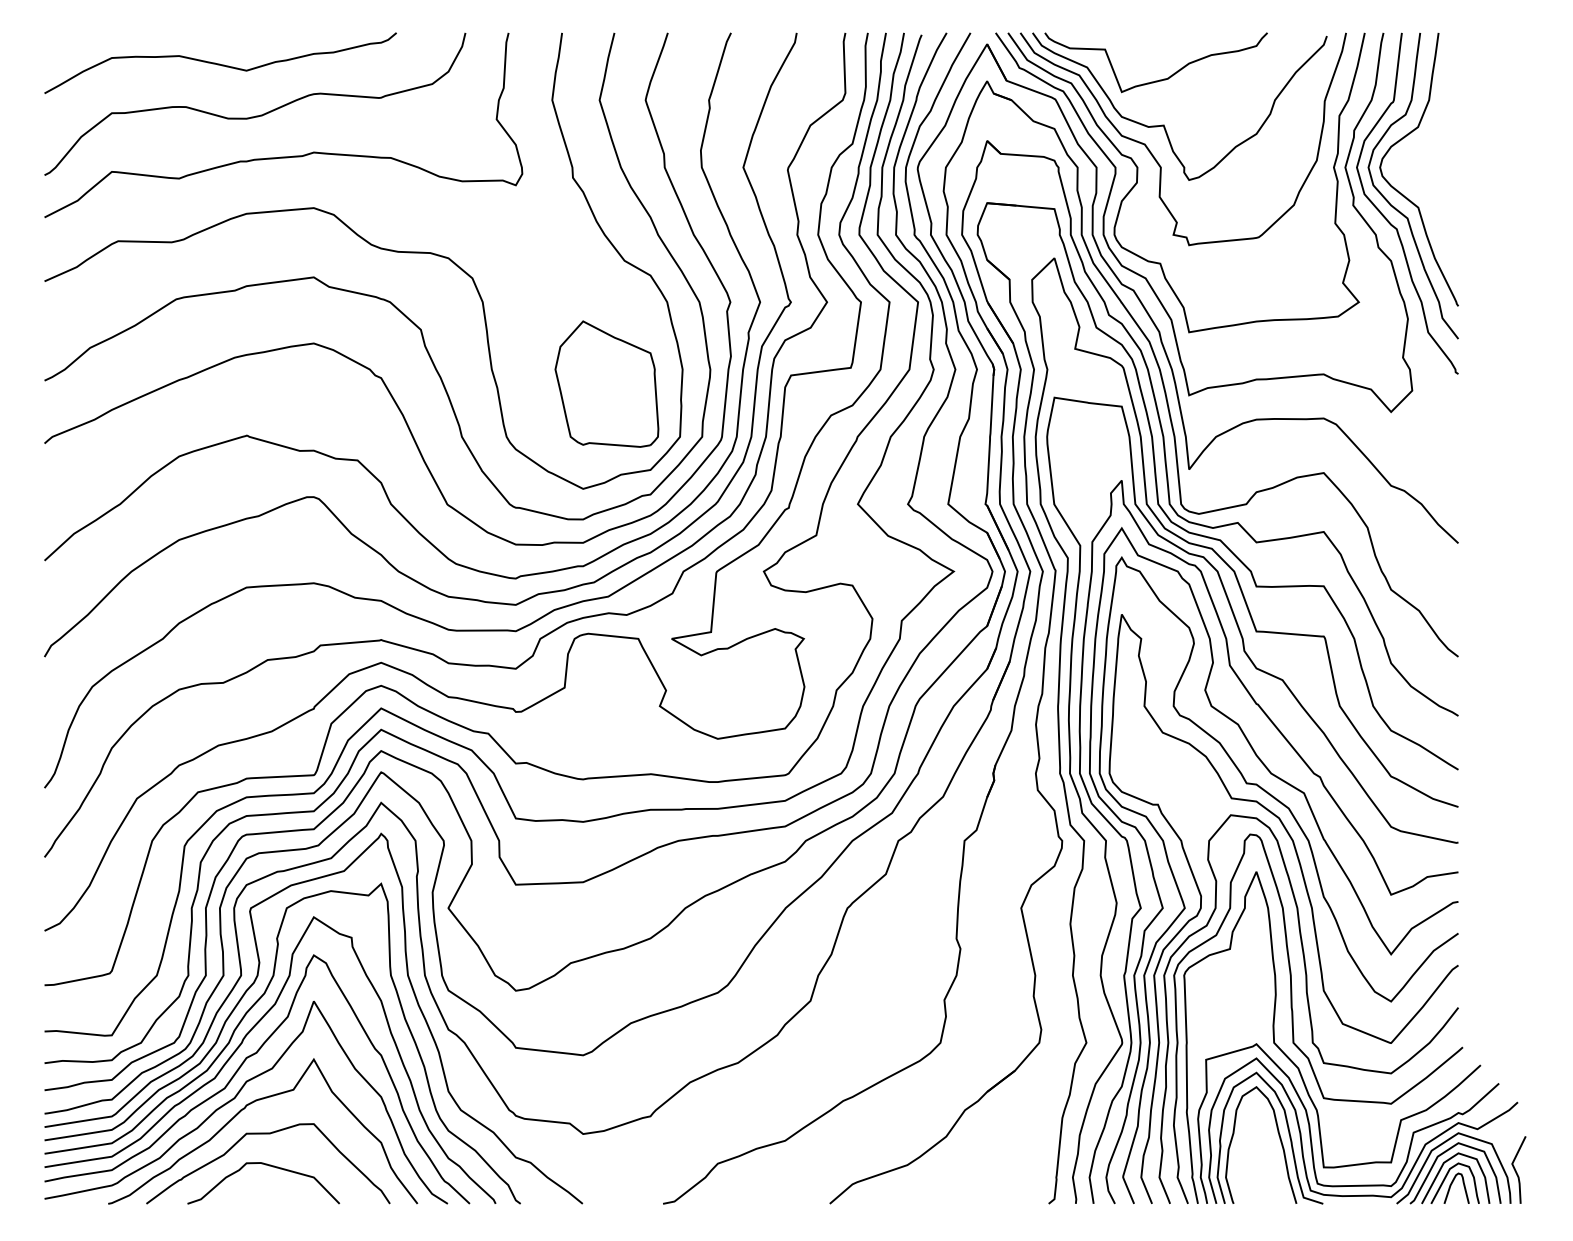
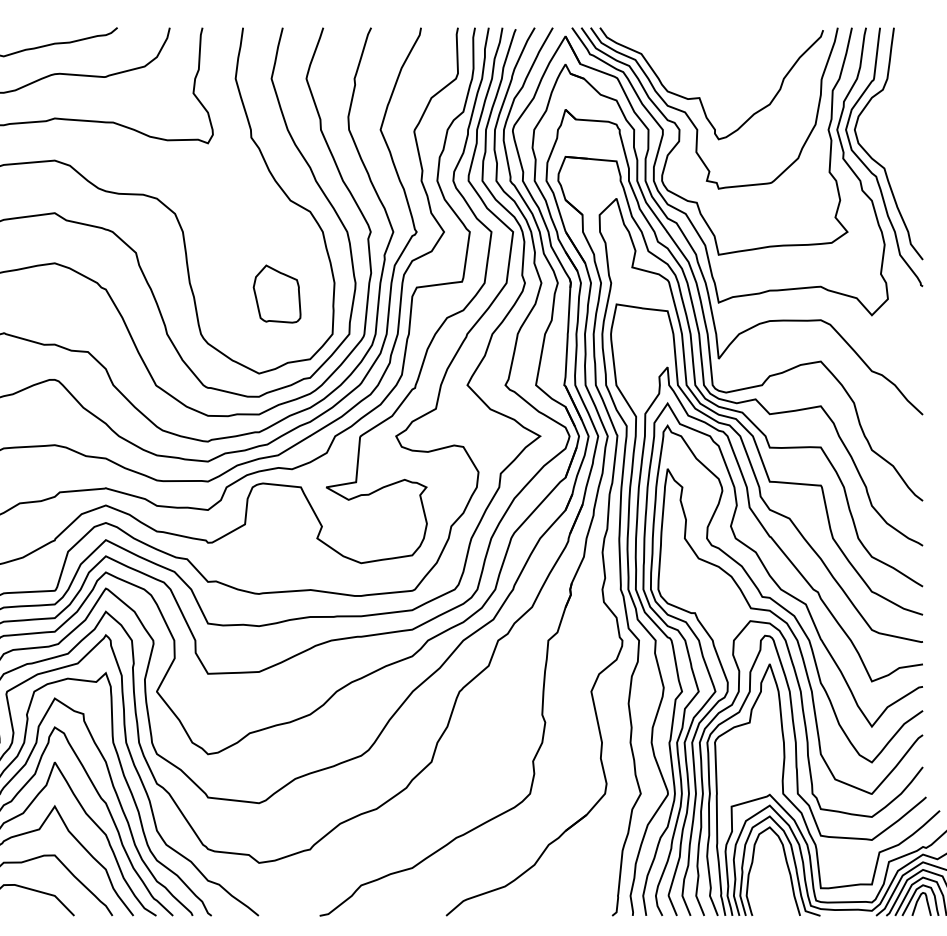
curve: (1159, 79) -> (696, 63), removed
curve: (1402, 193) -> (880, 149), removed
part: (606, 383) -> (276, 293), size x0.6

